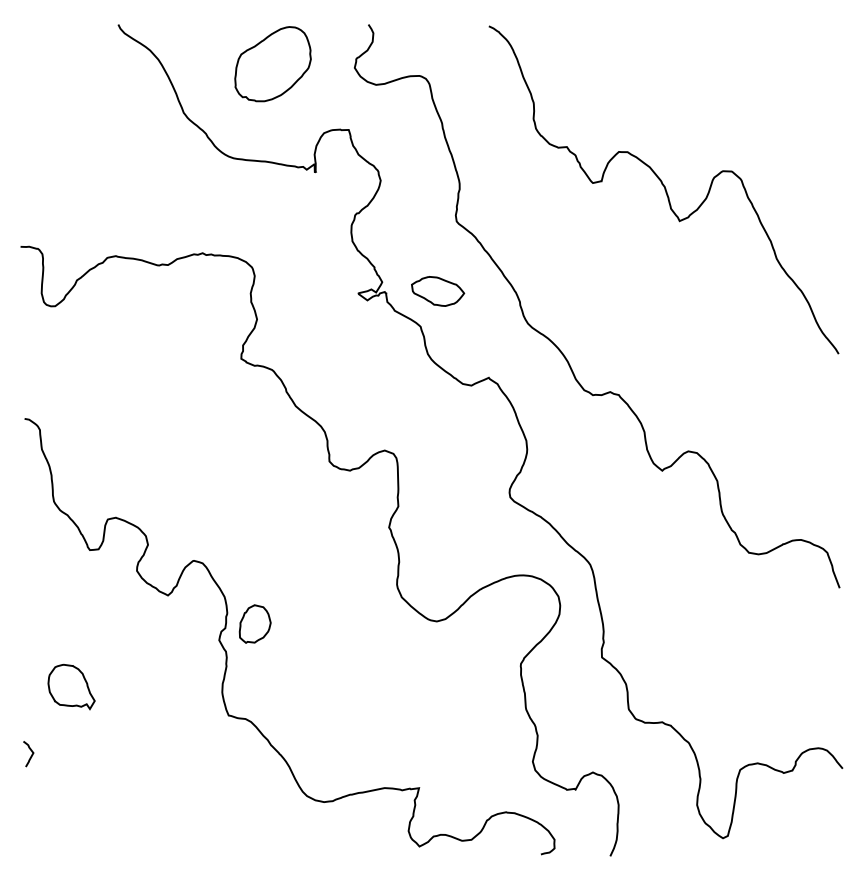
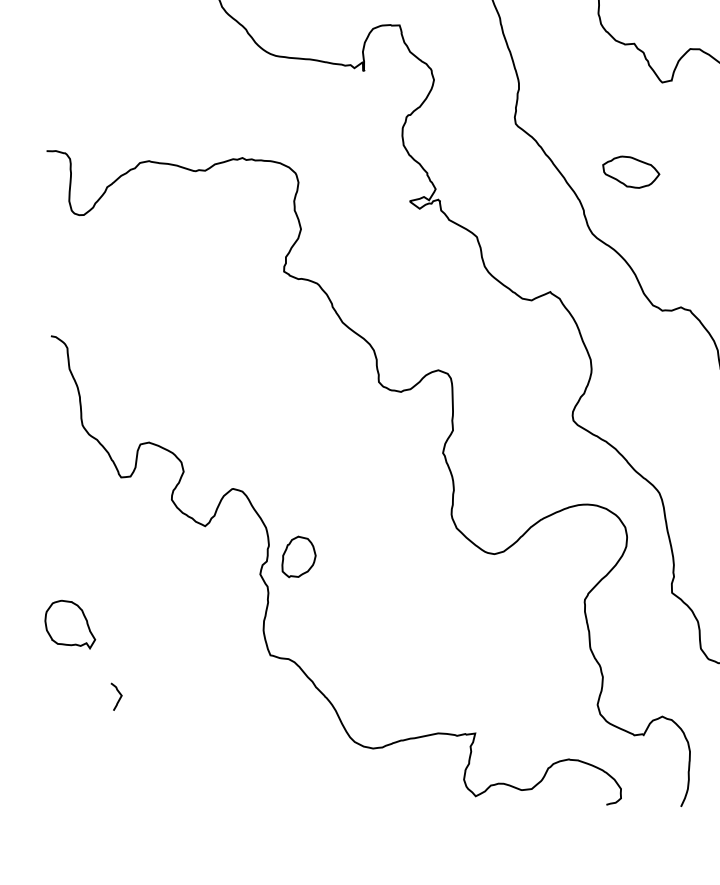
part: (438, 291) -> (631, 172), moved
part: (71, 686) -> (70, 624), moved
curve: (30, 756) -> (118, 699), moved

